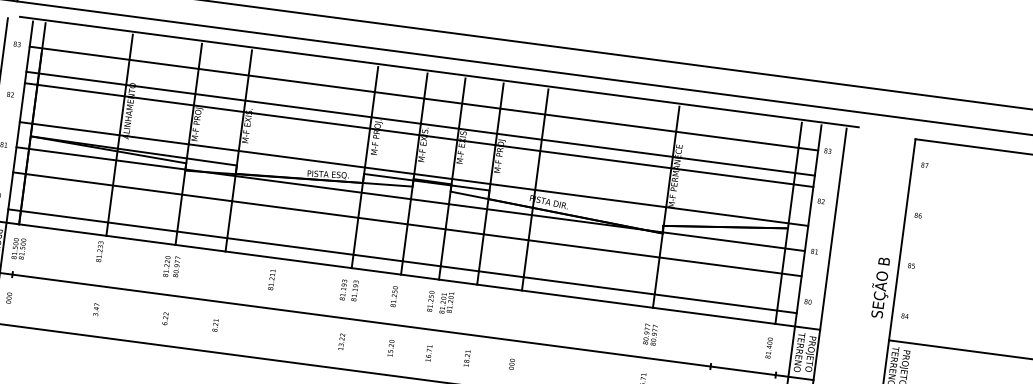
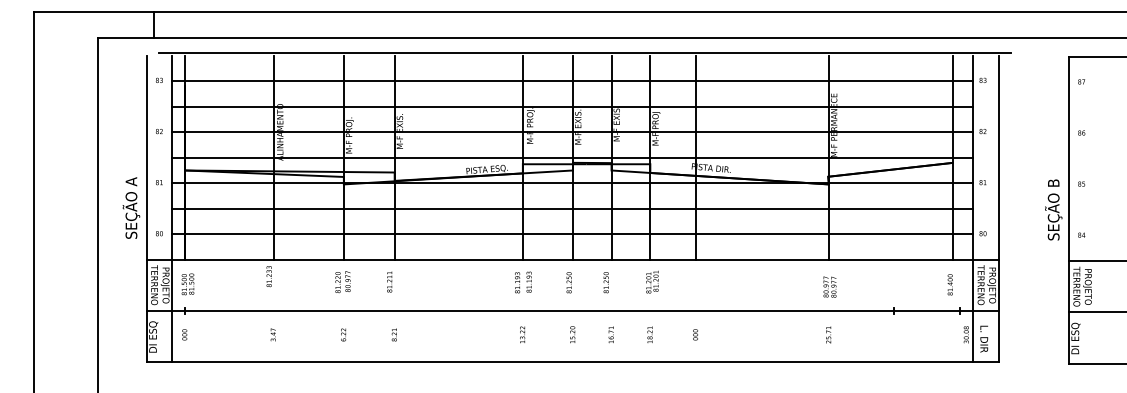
line: (418, 135) -> (572, 132), moved
line: (402, 261) -> (572, 234), moved
text: (271, 279) -> (389, 281), moved
text: (446, 302) -> (652, 281), moved

